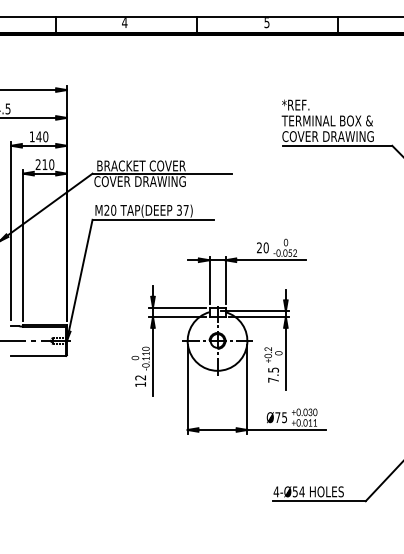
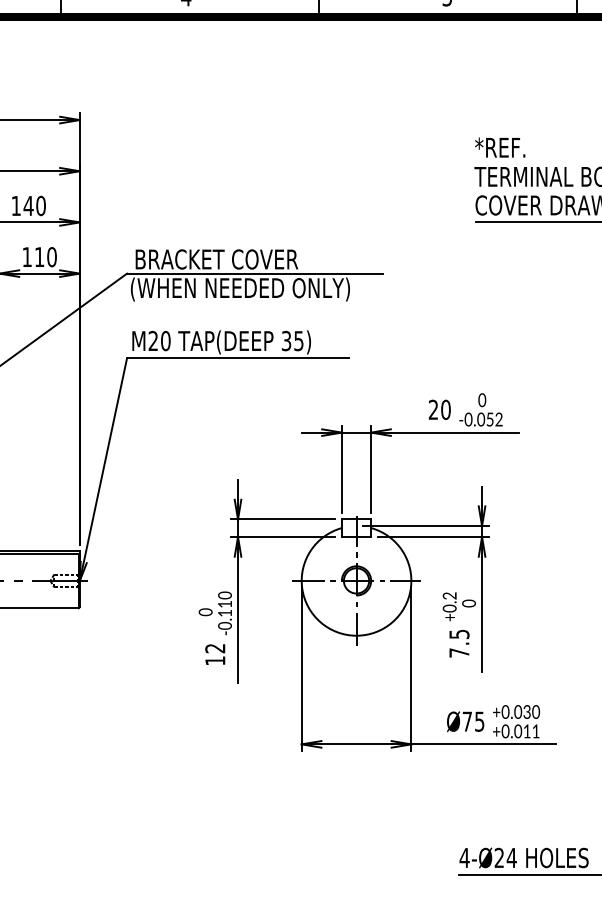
text: (37, 164) -> (25, 256), 210 -> 110
text: (153, 181) -> (238, 288), COVER DRAWING -> (WHEN NEEDED ONLY)
text: (185, 210) -> (297, 341), 37) -> 35)
text: (294, 491) -> (497, 857), 4-Ø54 -> 4-Ø24

